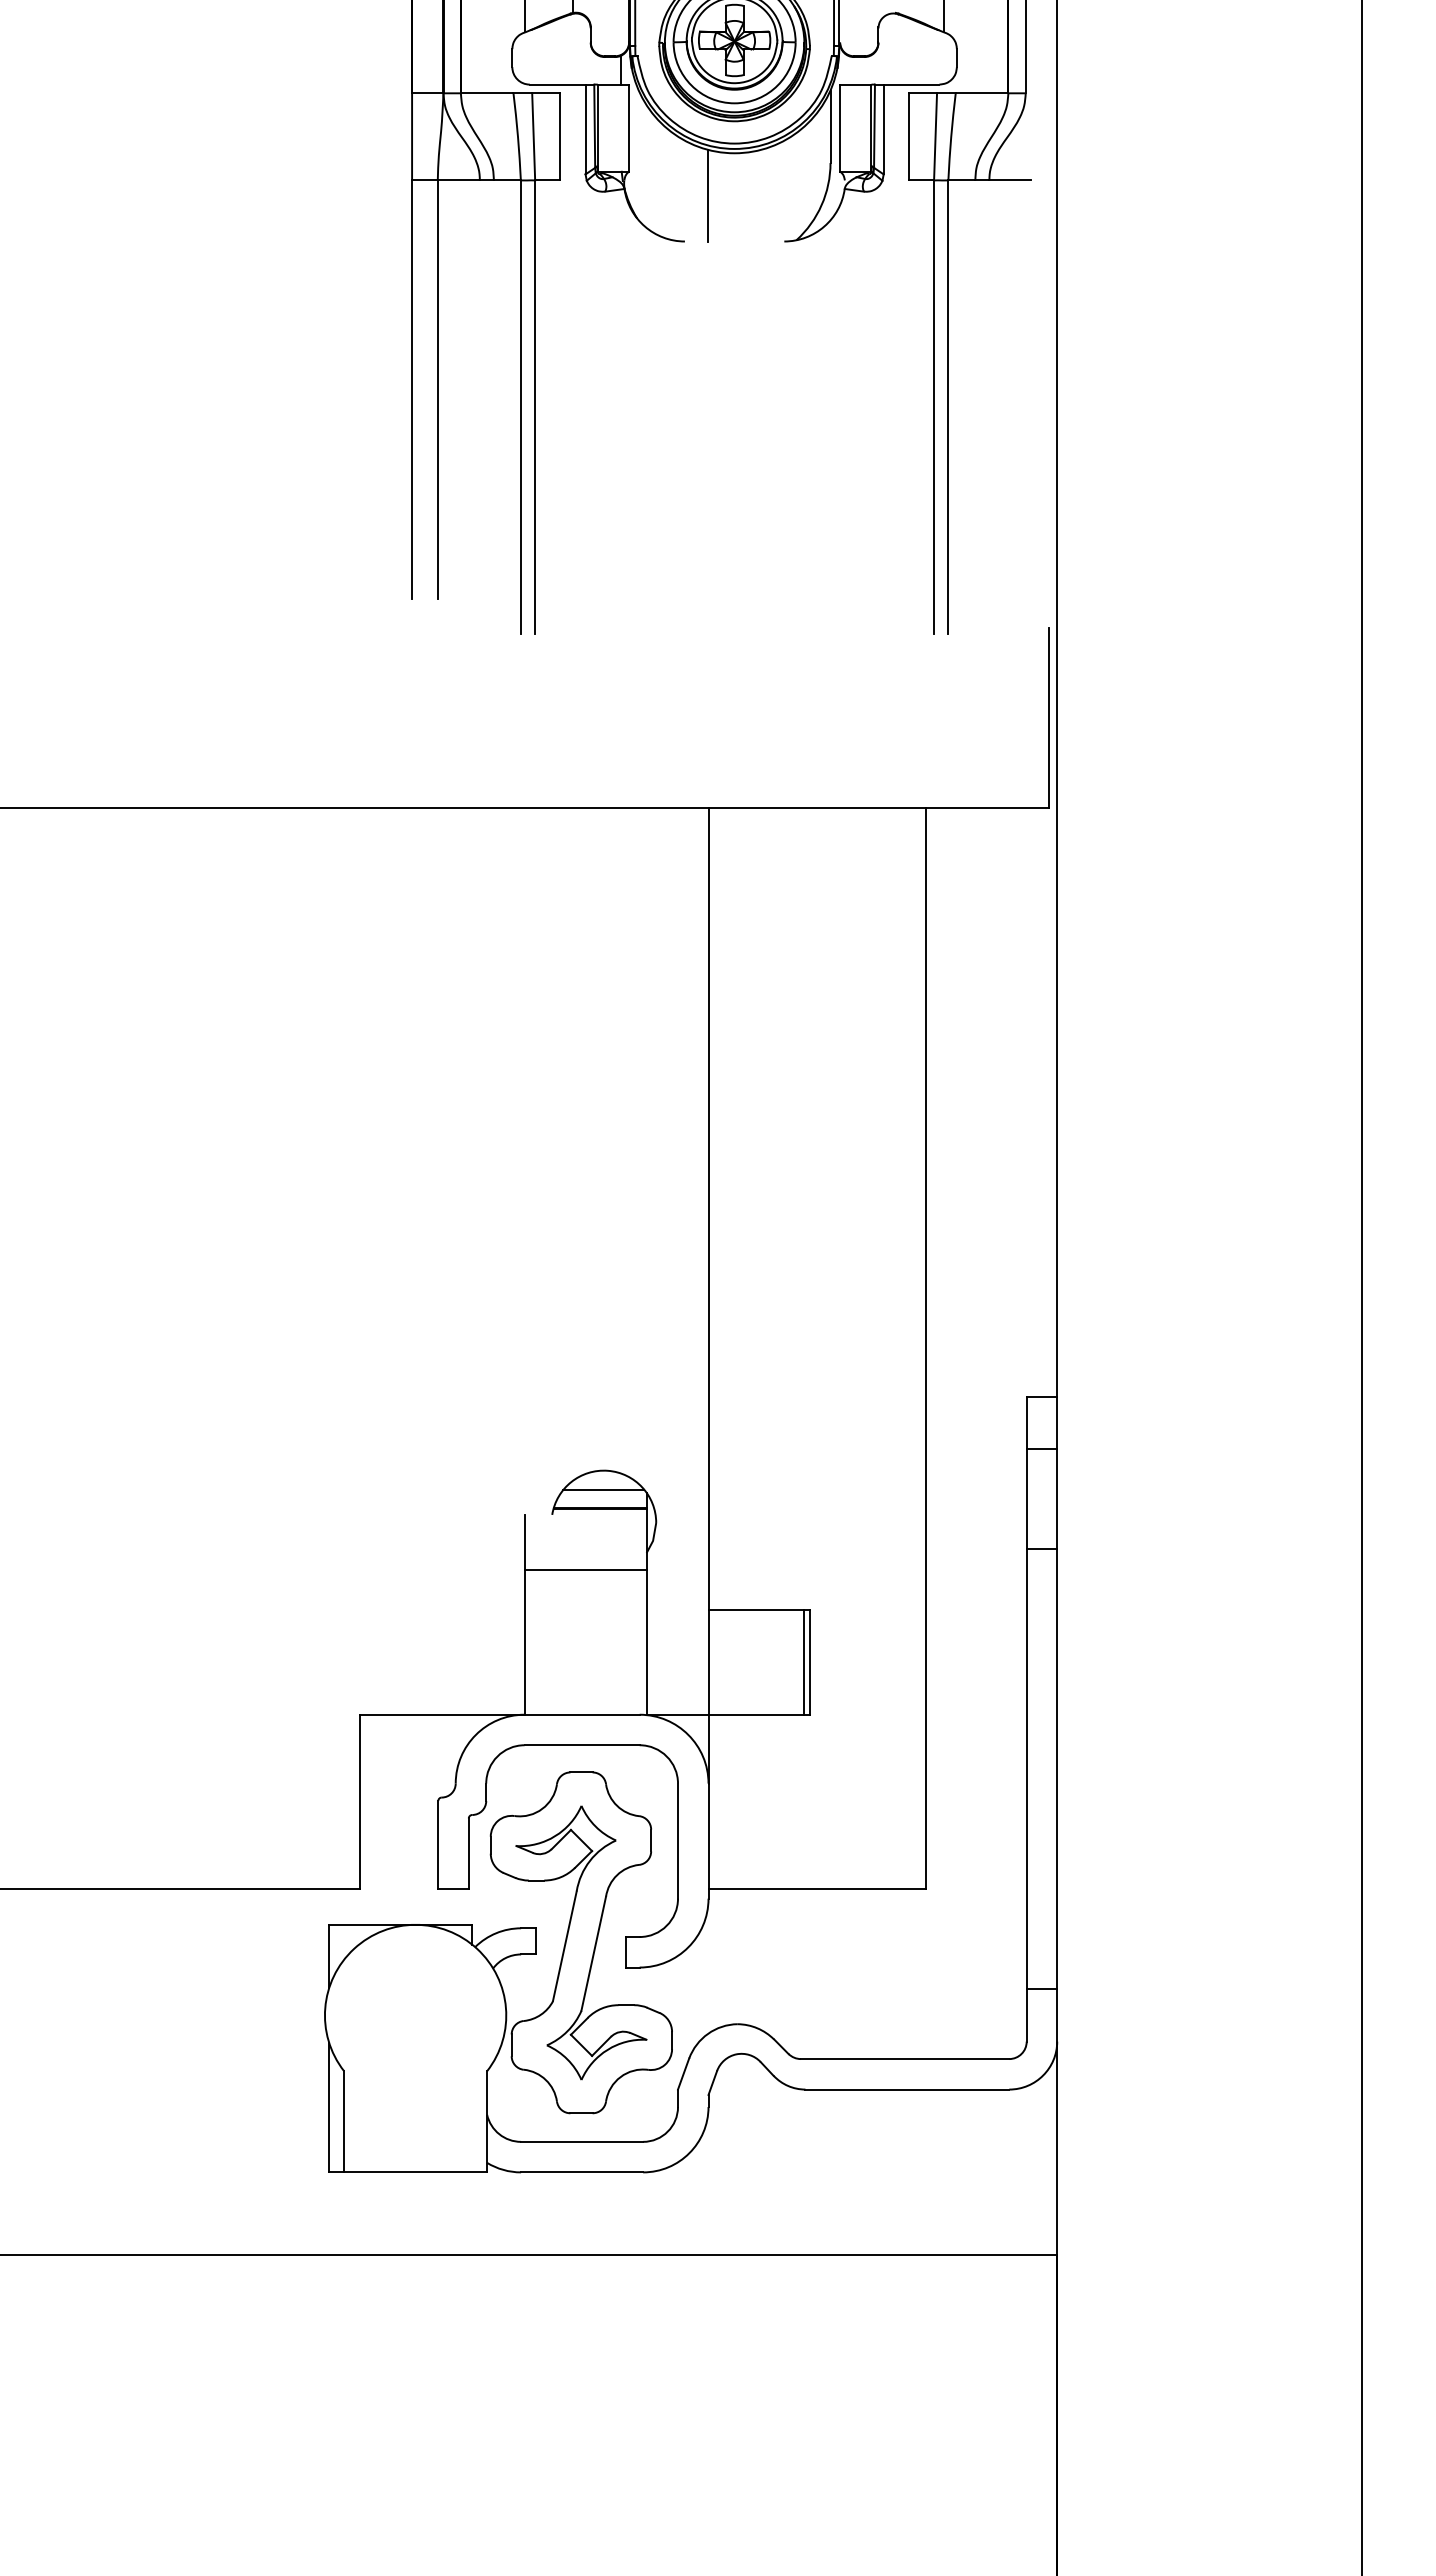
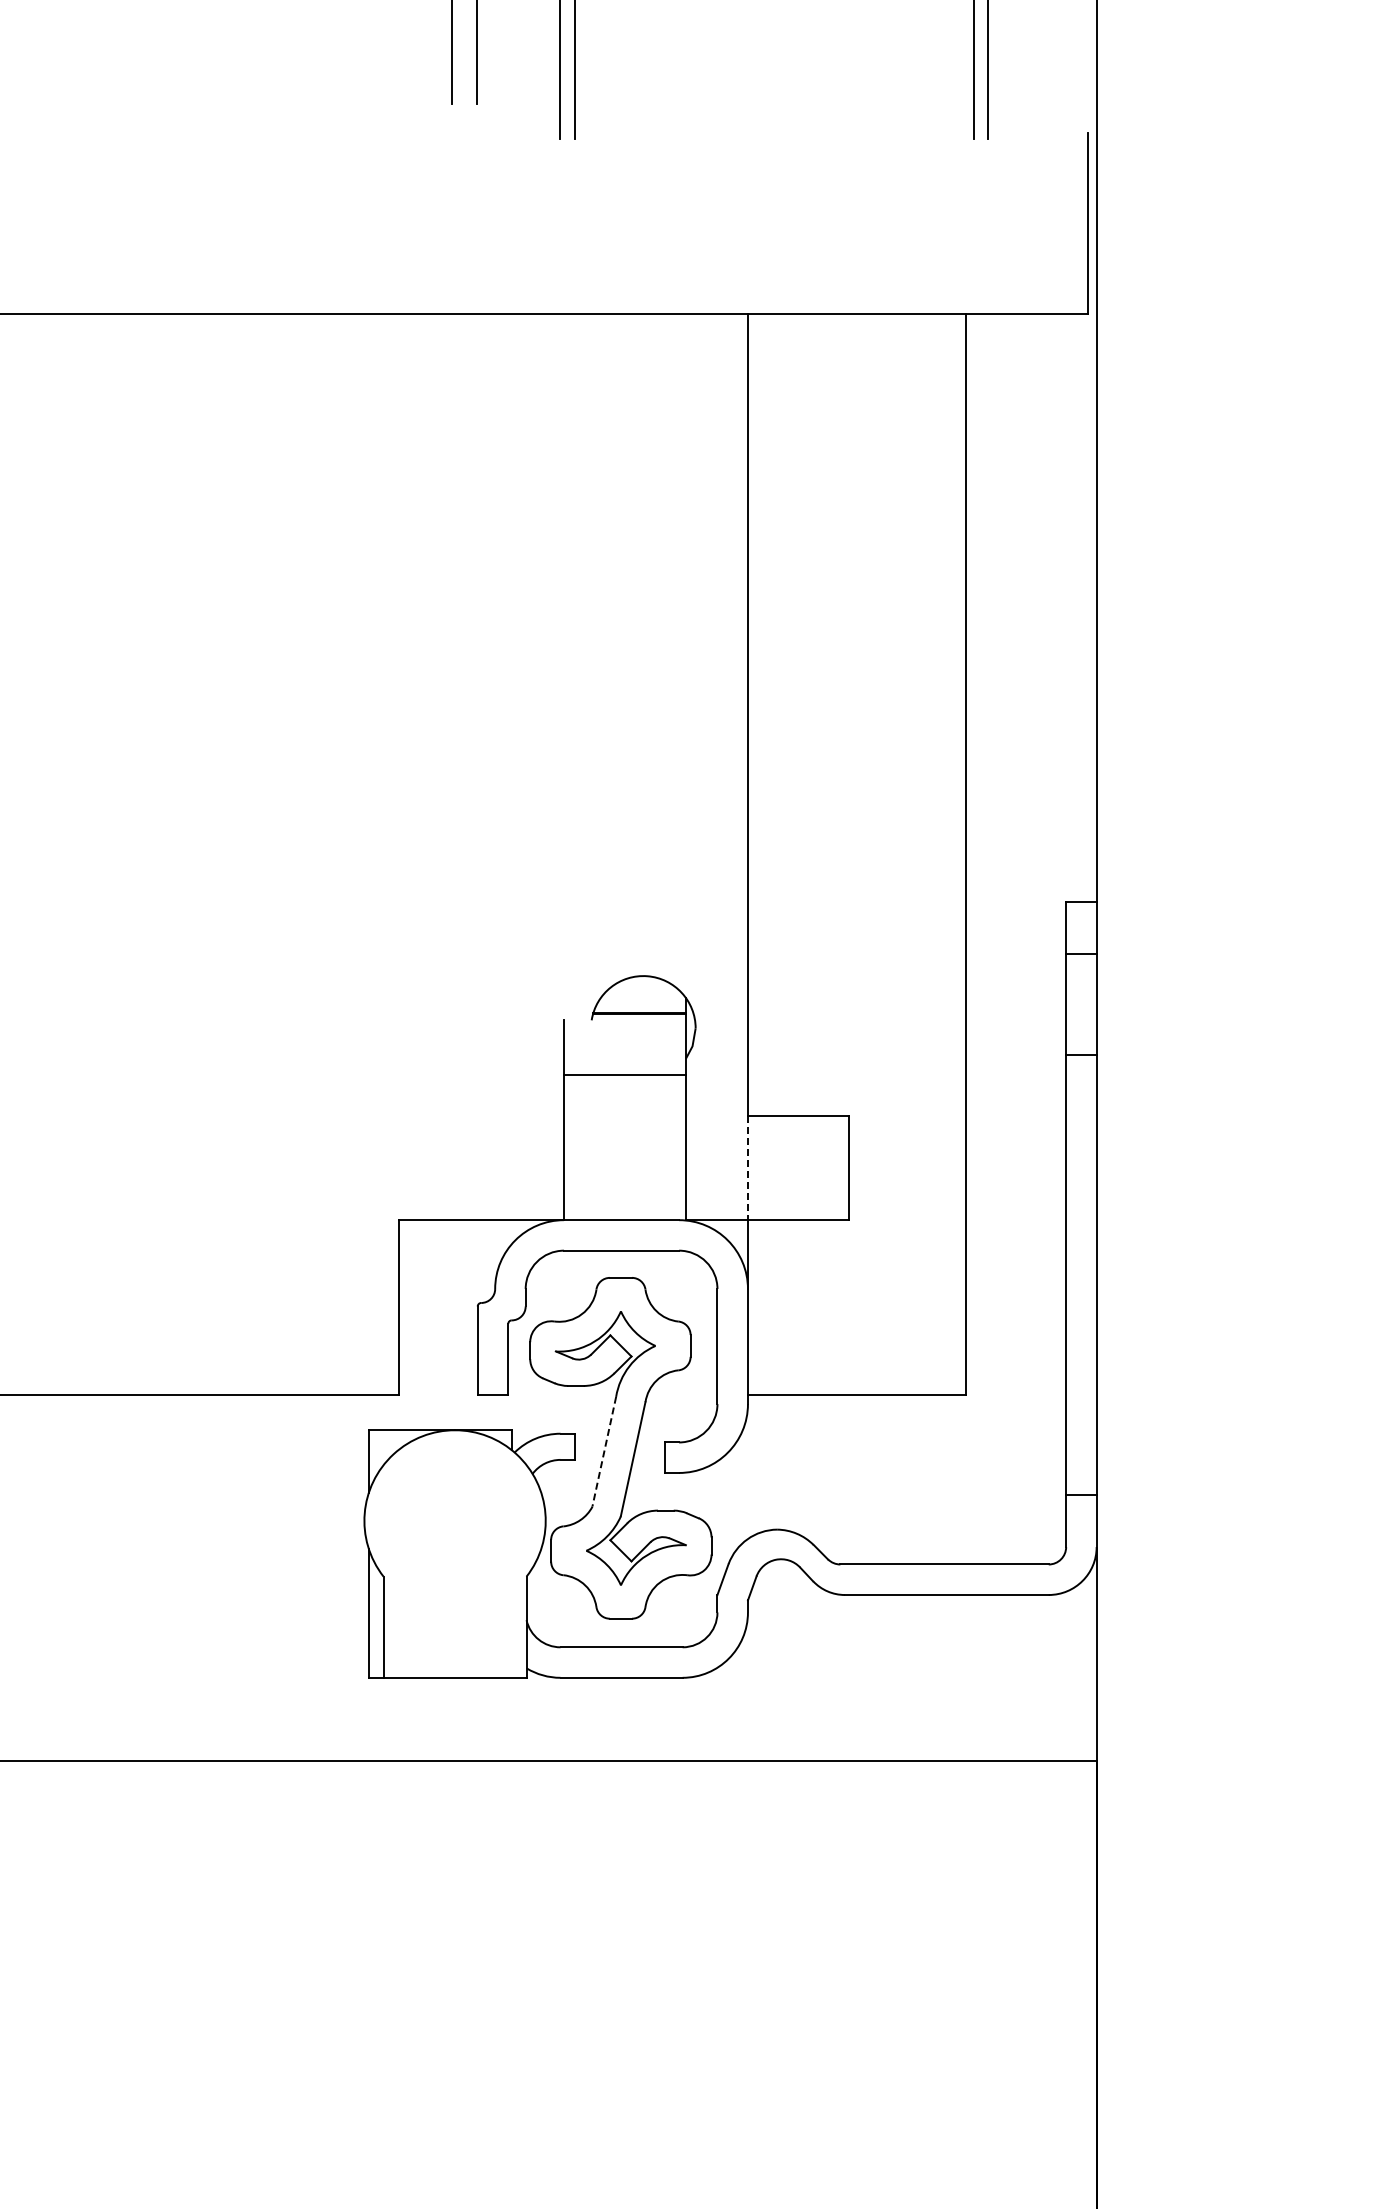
line: (603, 1490) -> (642, 995), removed
line: (708, 1662) -> (747, 1167), solid -> dashed
line: (804, 1662) -> (843, 1167), removed
line: (564, 1946) -> (603, 1451), solid -> dashed

